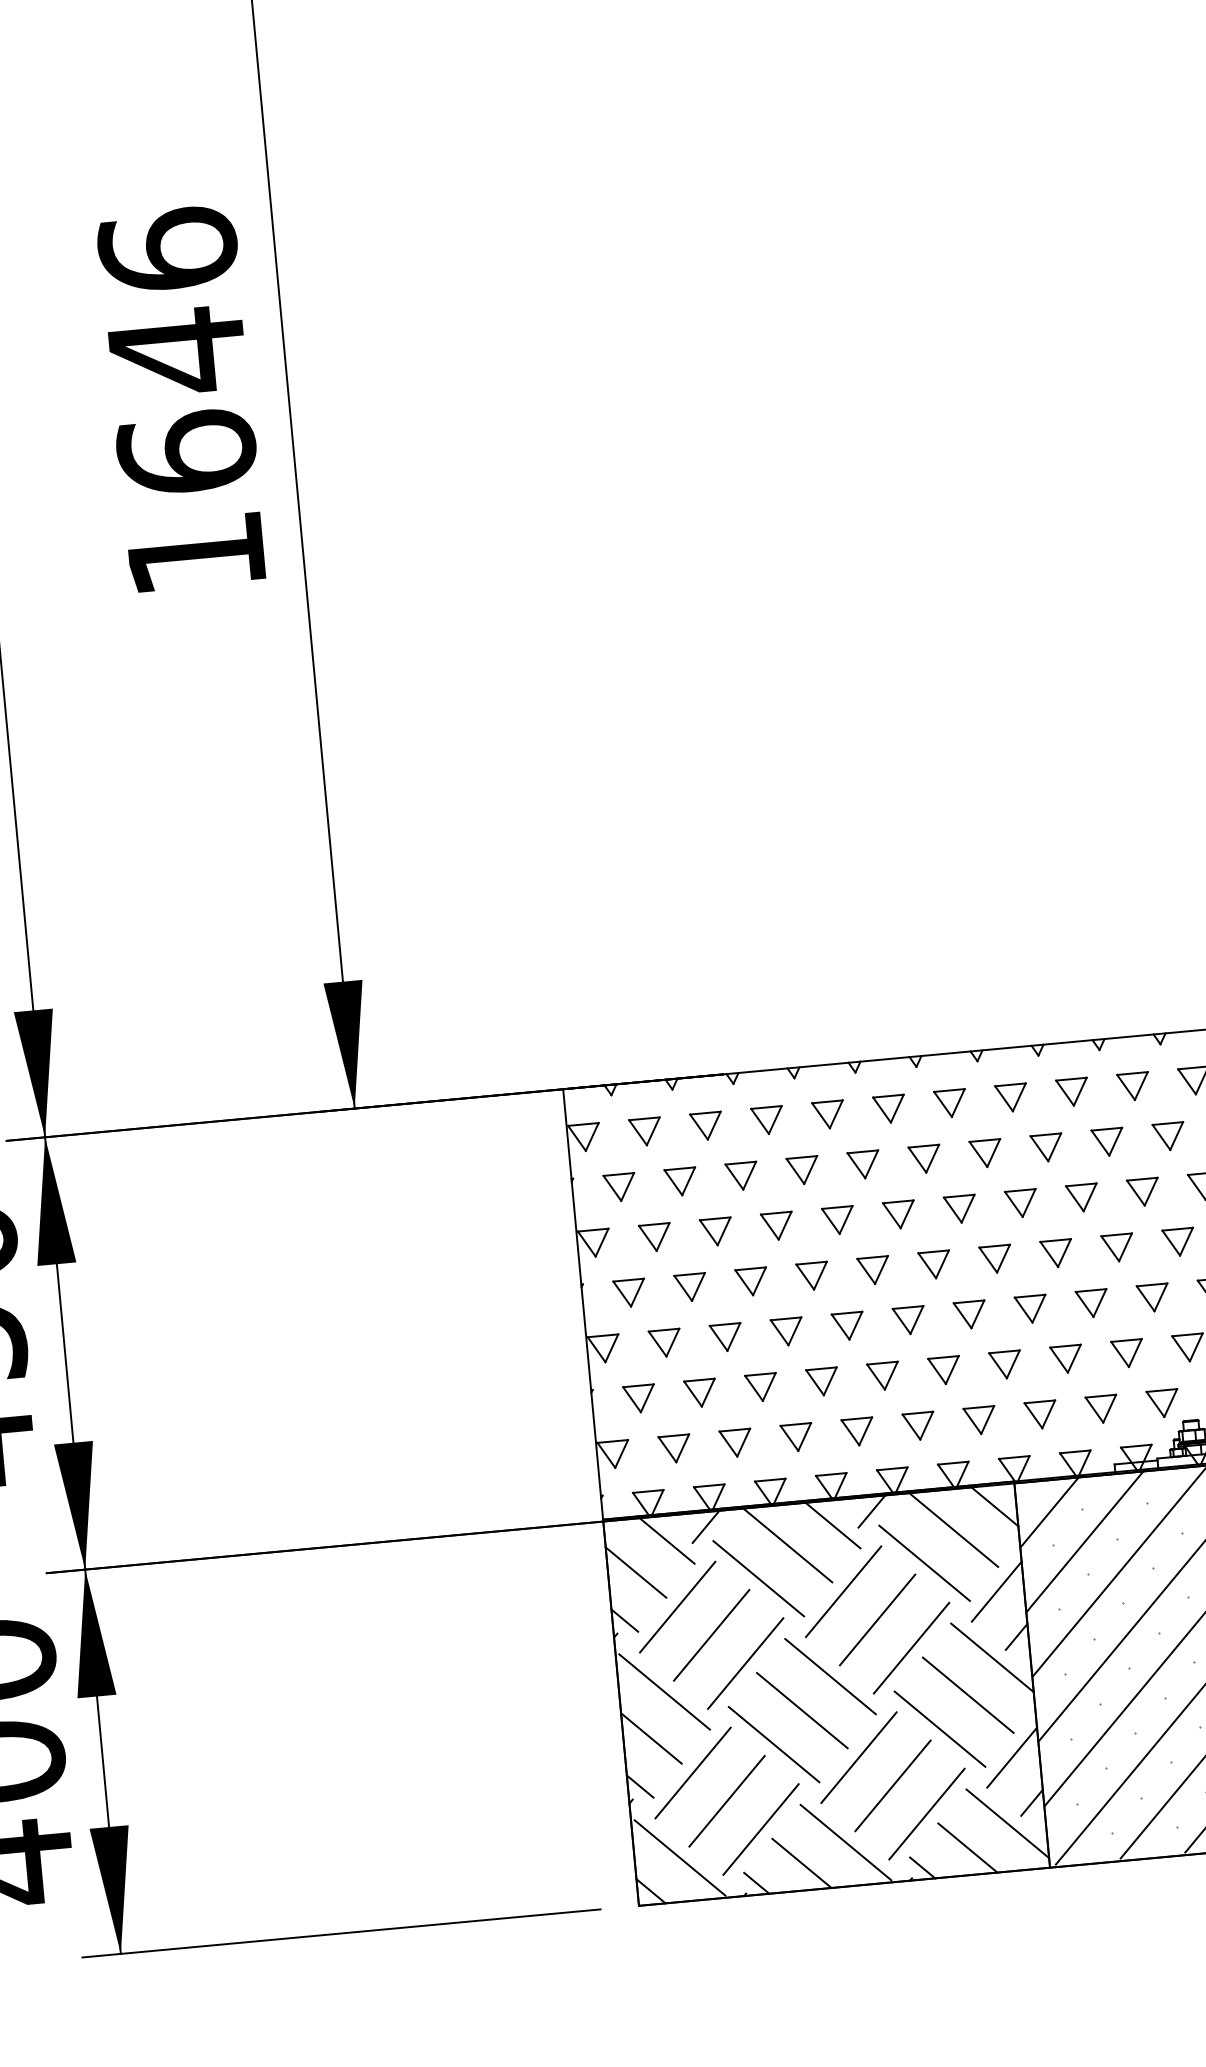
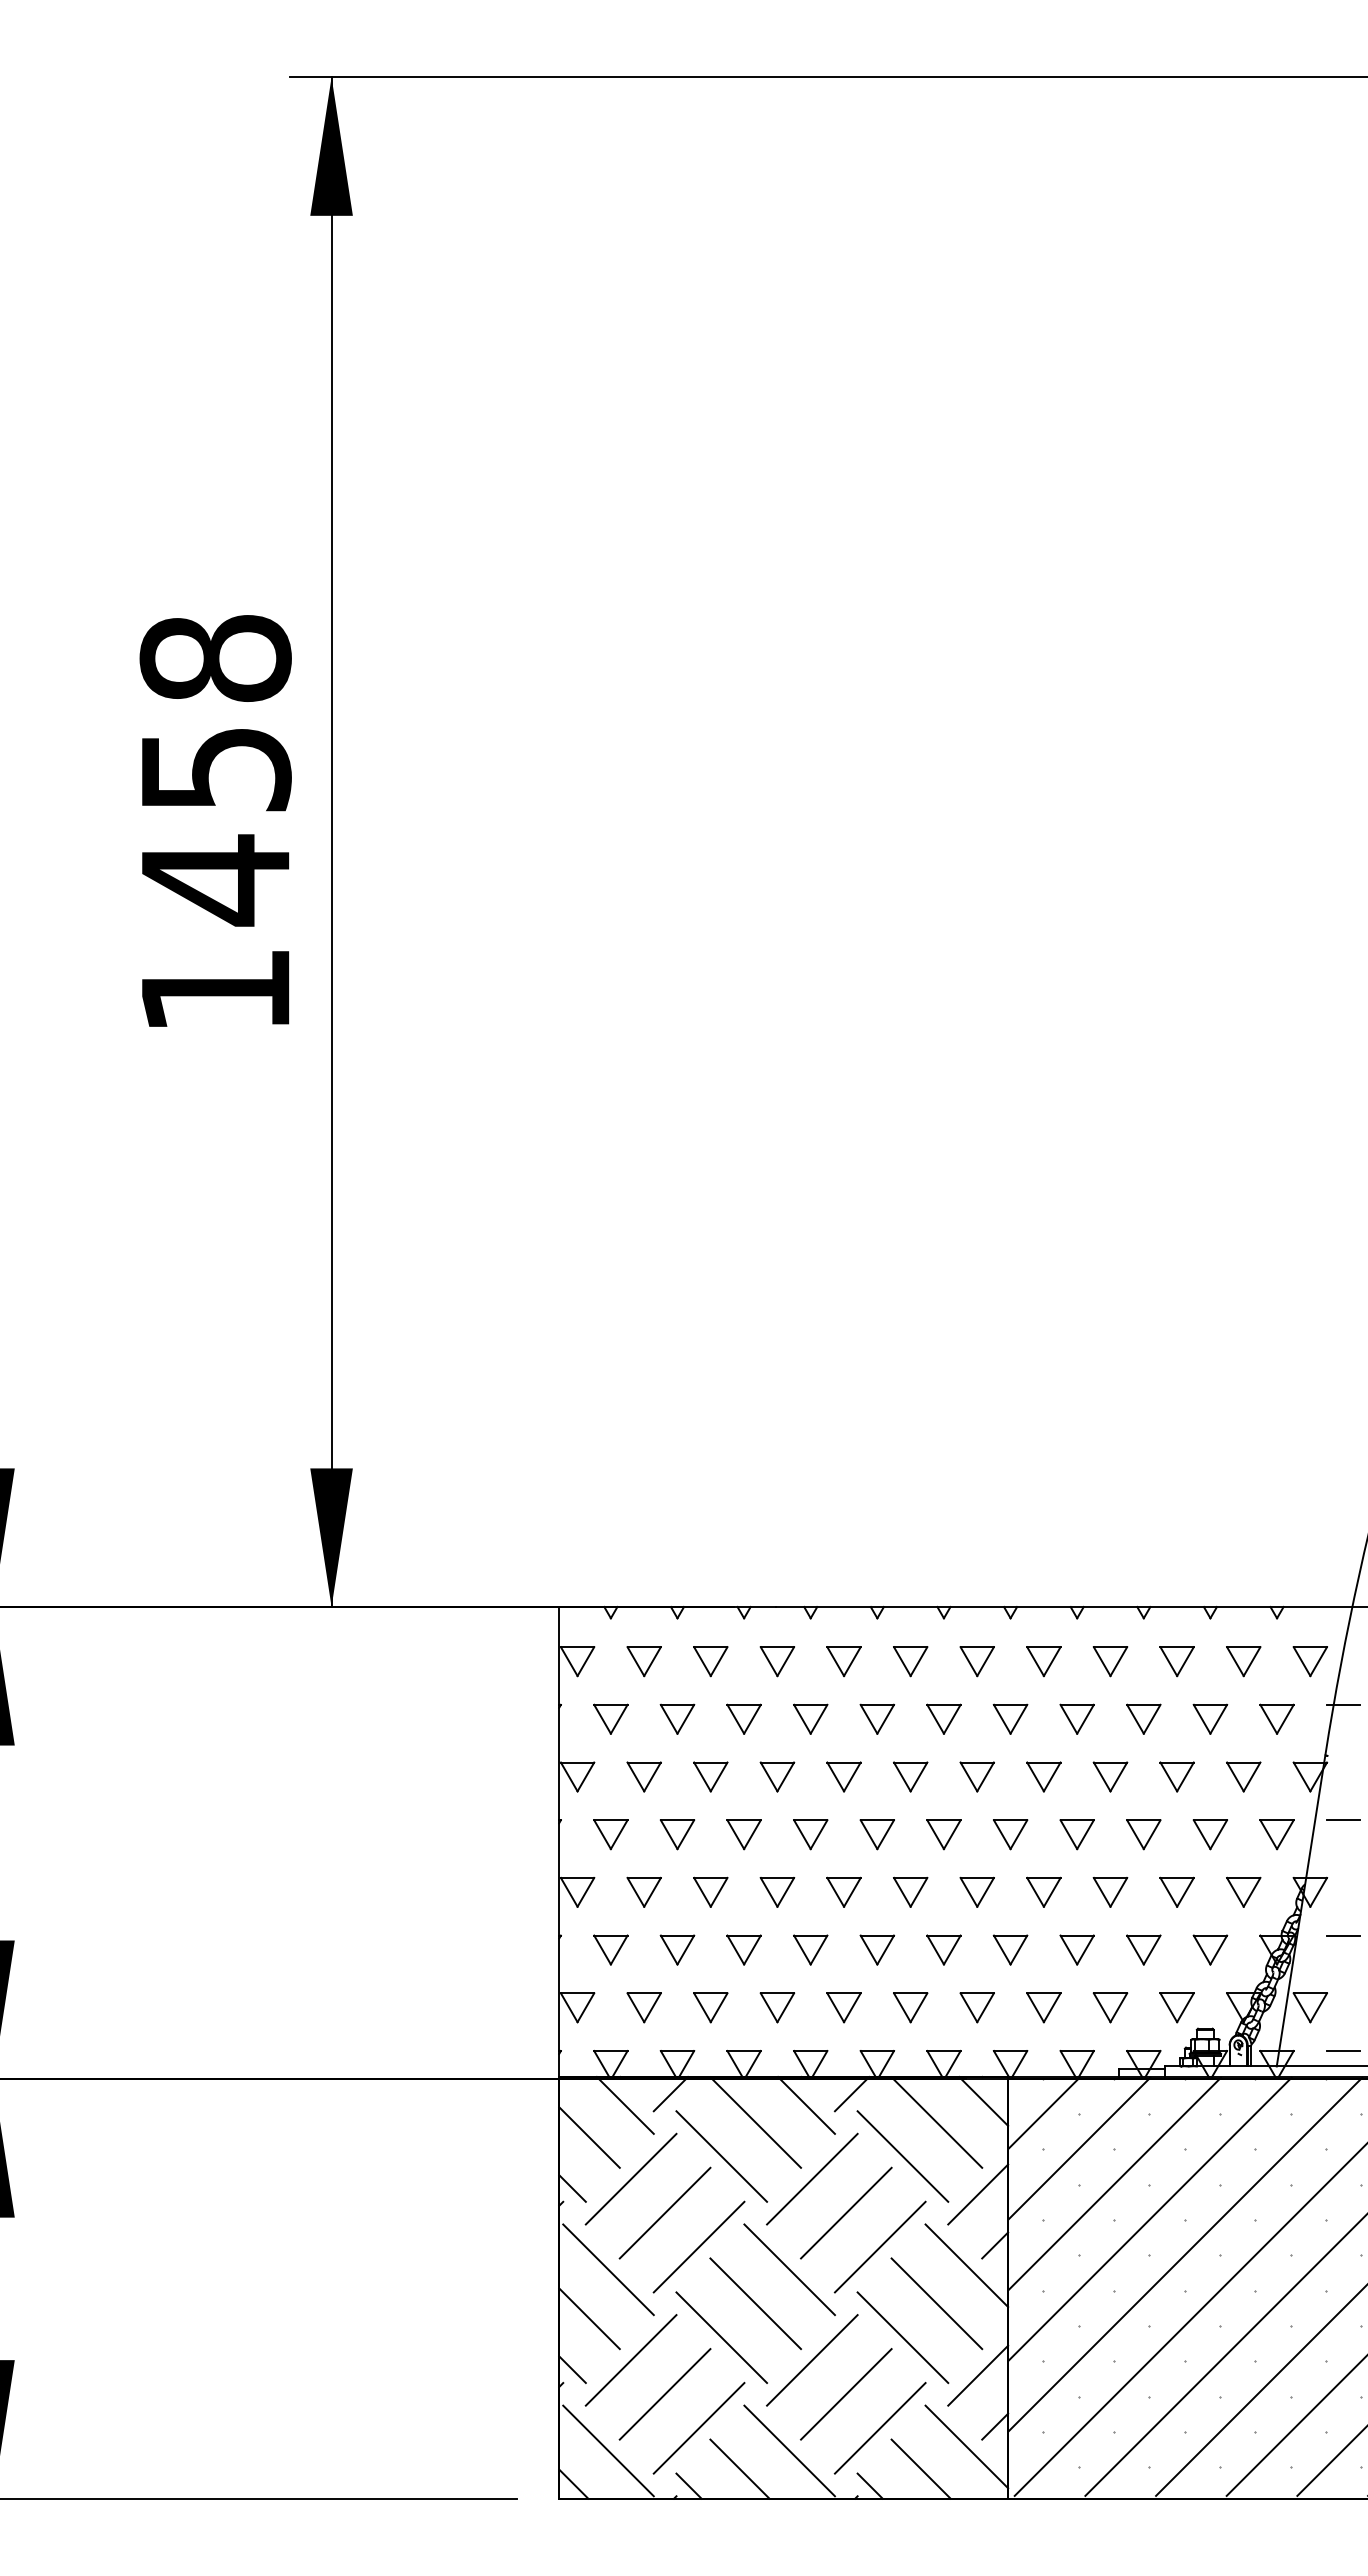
text: (177, 352) -> (215, 770), 1646 -> 1458

